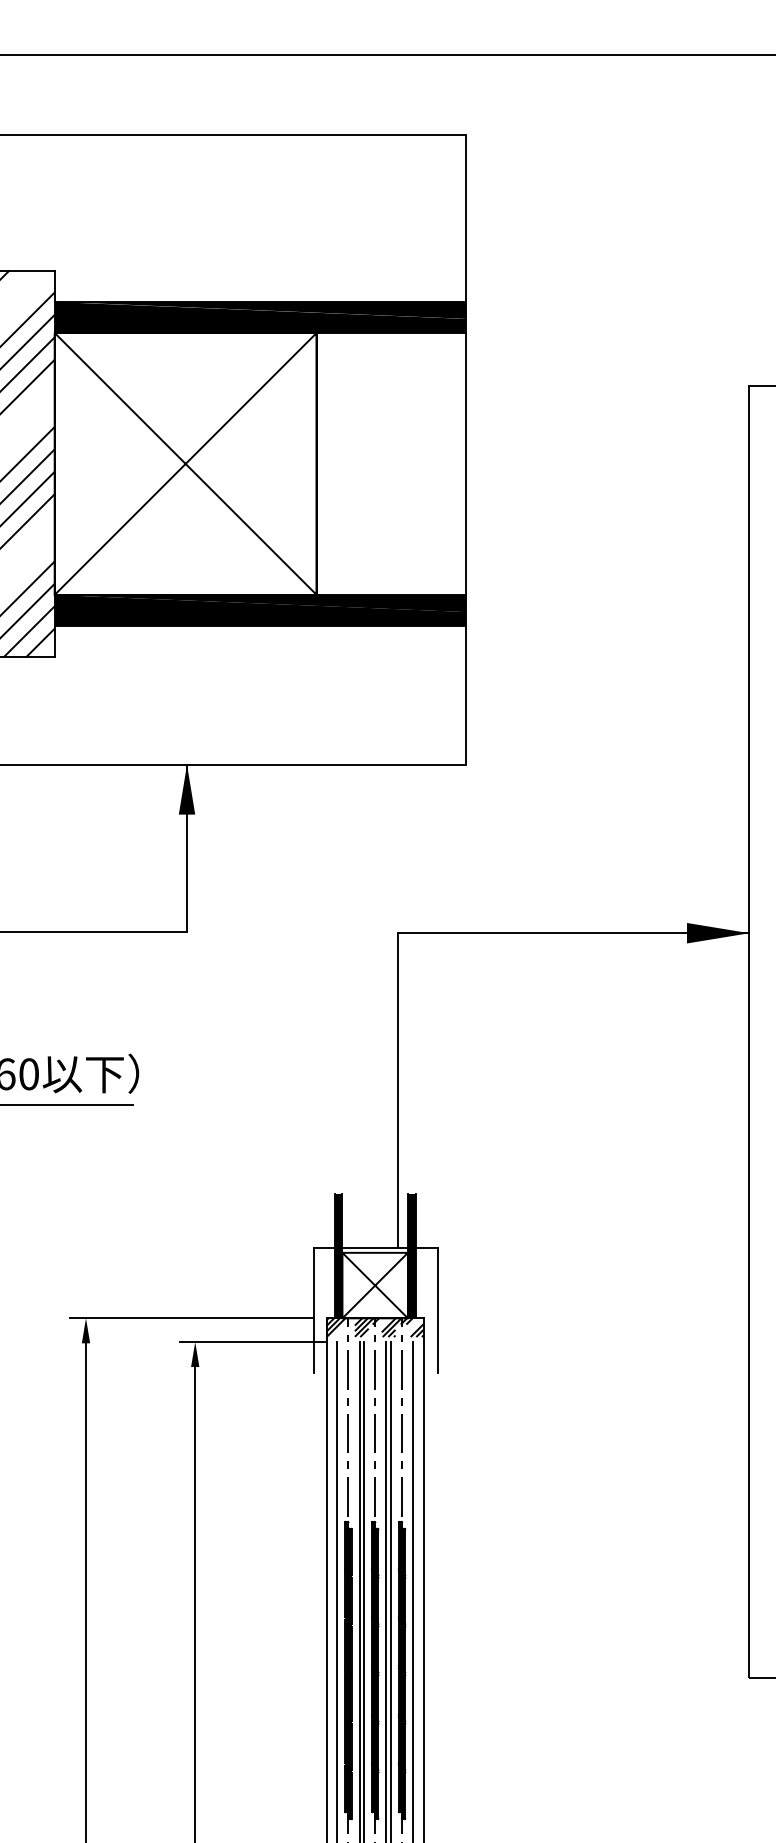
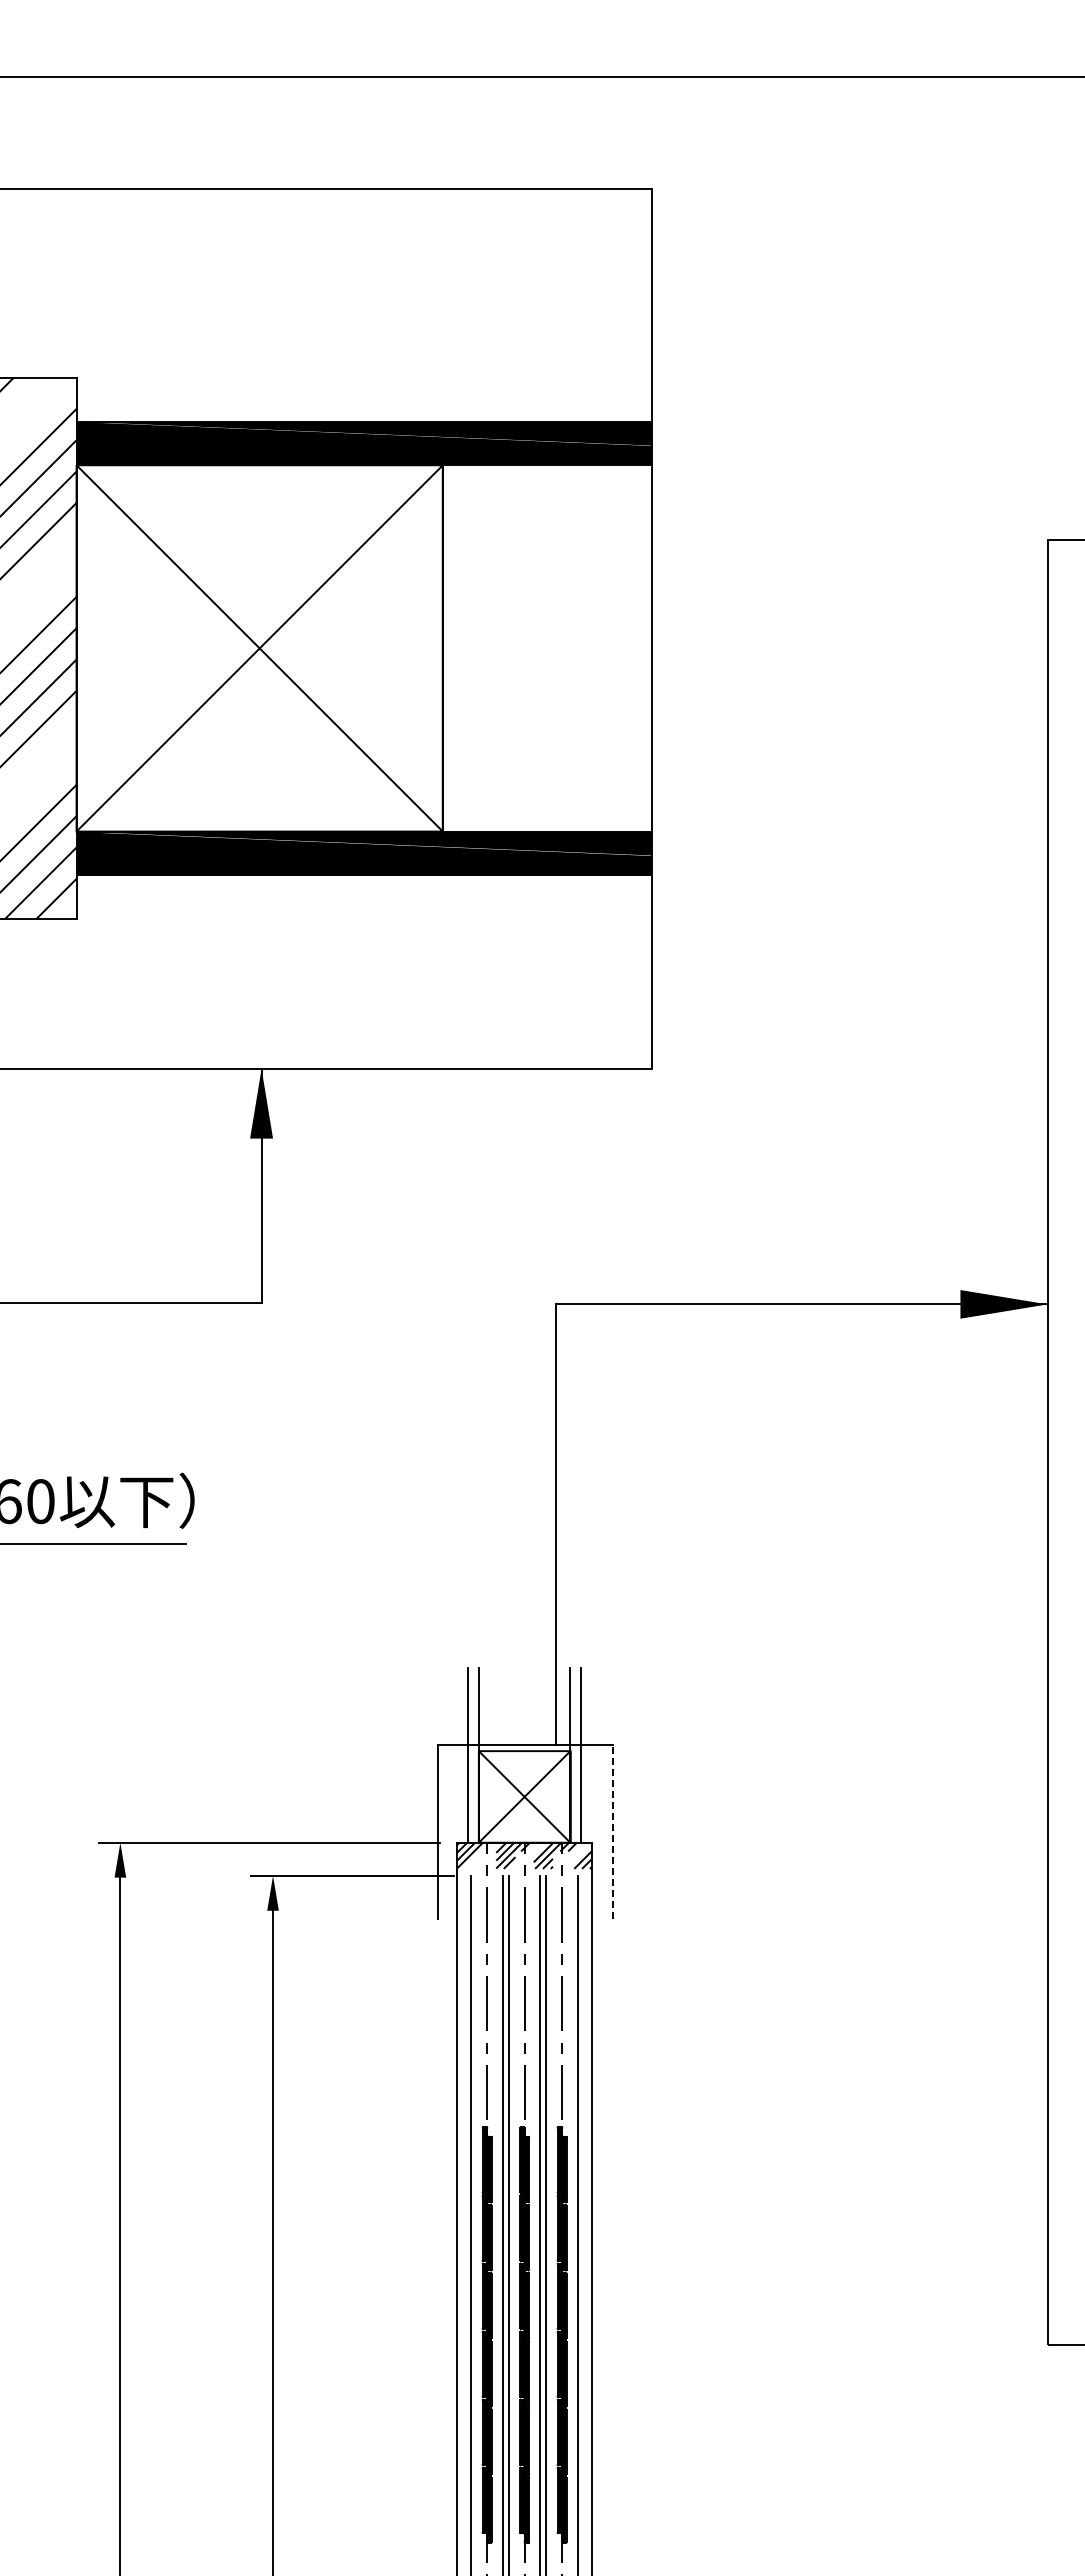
fill: (337, 1255) -> (472, 1755), removed
fill: (411, 1255) -> (575, 1755), removed
line: (438, 1310) -> (612, 1831), solid -> dashed

